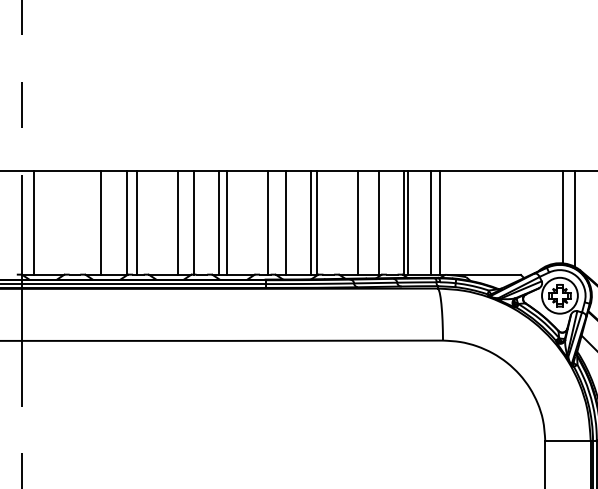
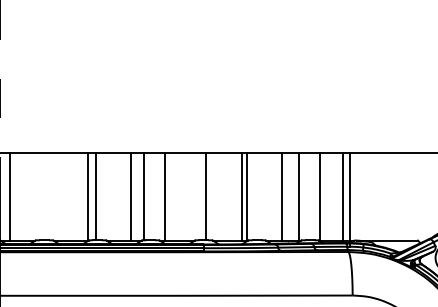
line: (101, 222) -> (66, 196), removed
line: (226, 222) -> (171, 196), removed
line: (286, 222) -> (221, 196), removed
line: (407, 222) -> (322, 196), removed

